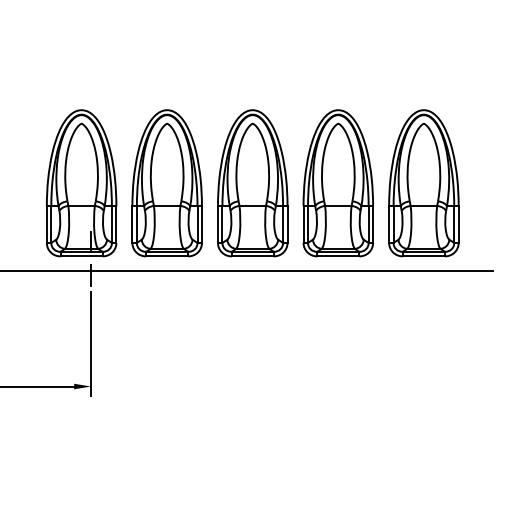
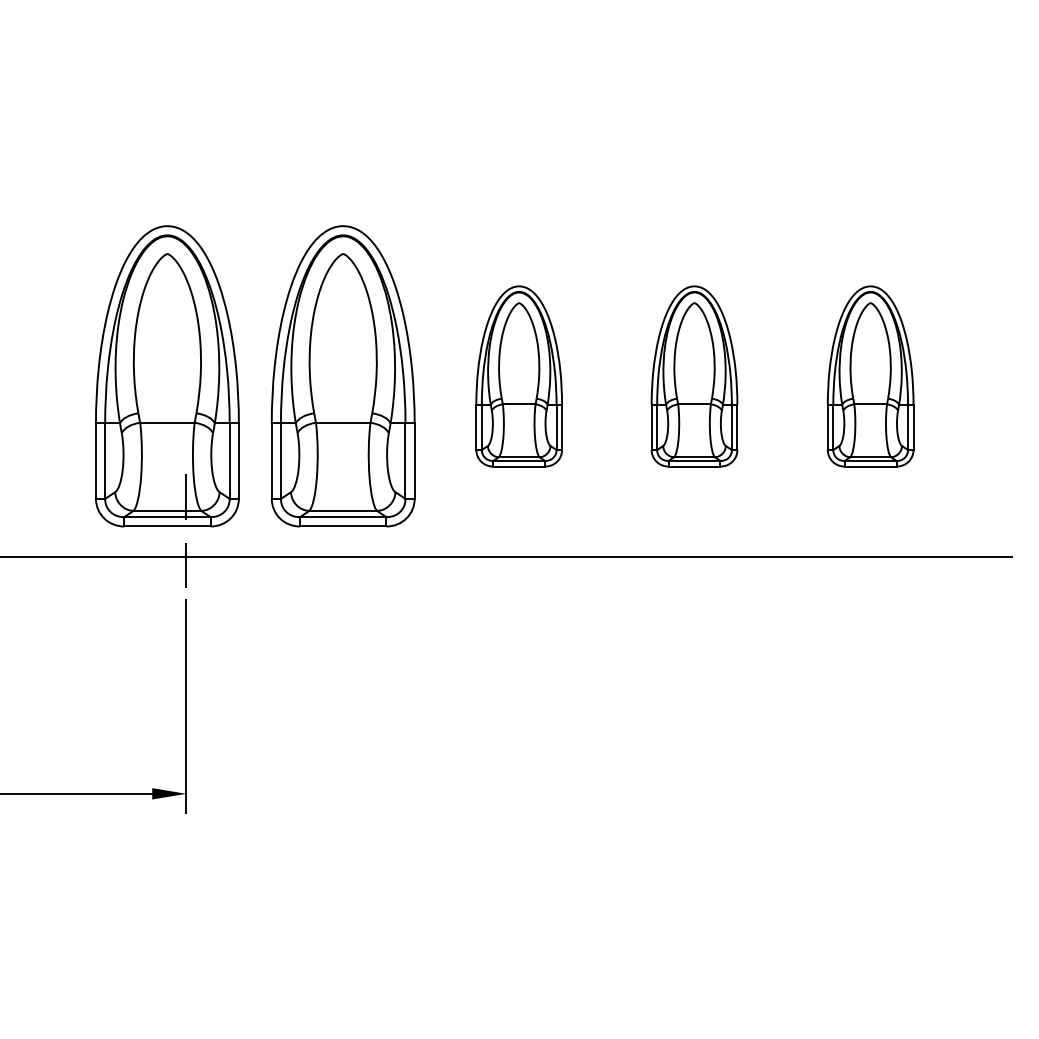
part: (252, 183) -> (518, 376), size x0.6
part: (337, 183) -> (693, 376), size x0.6
part: (423, 183) -> (869, 376), size x0.6

